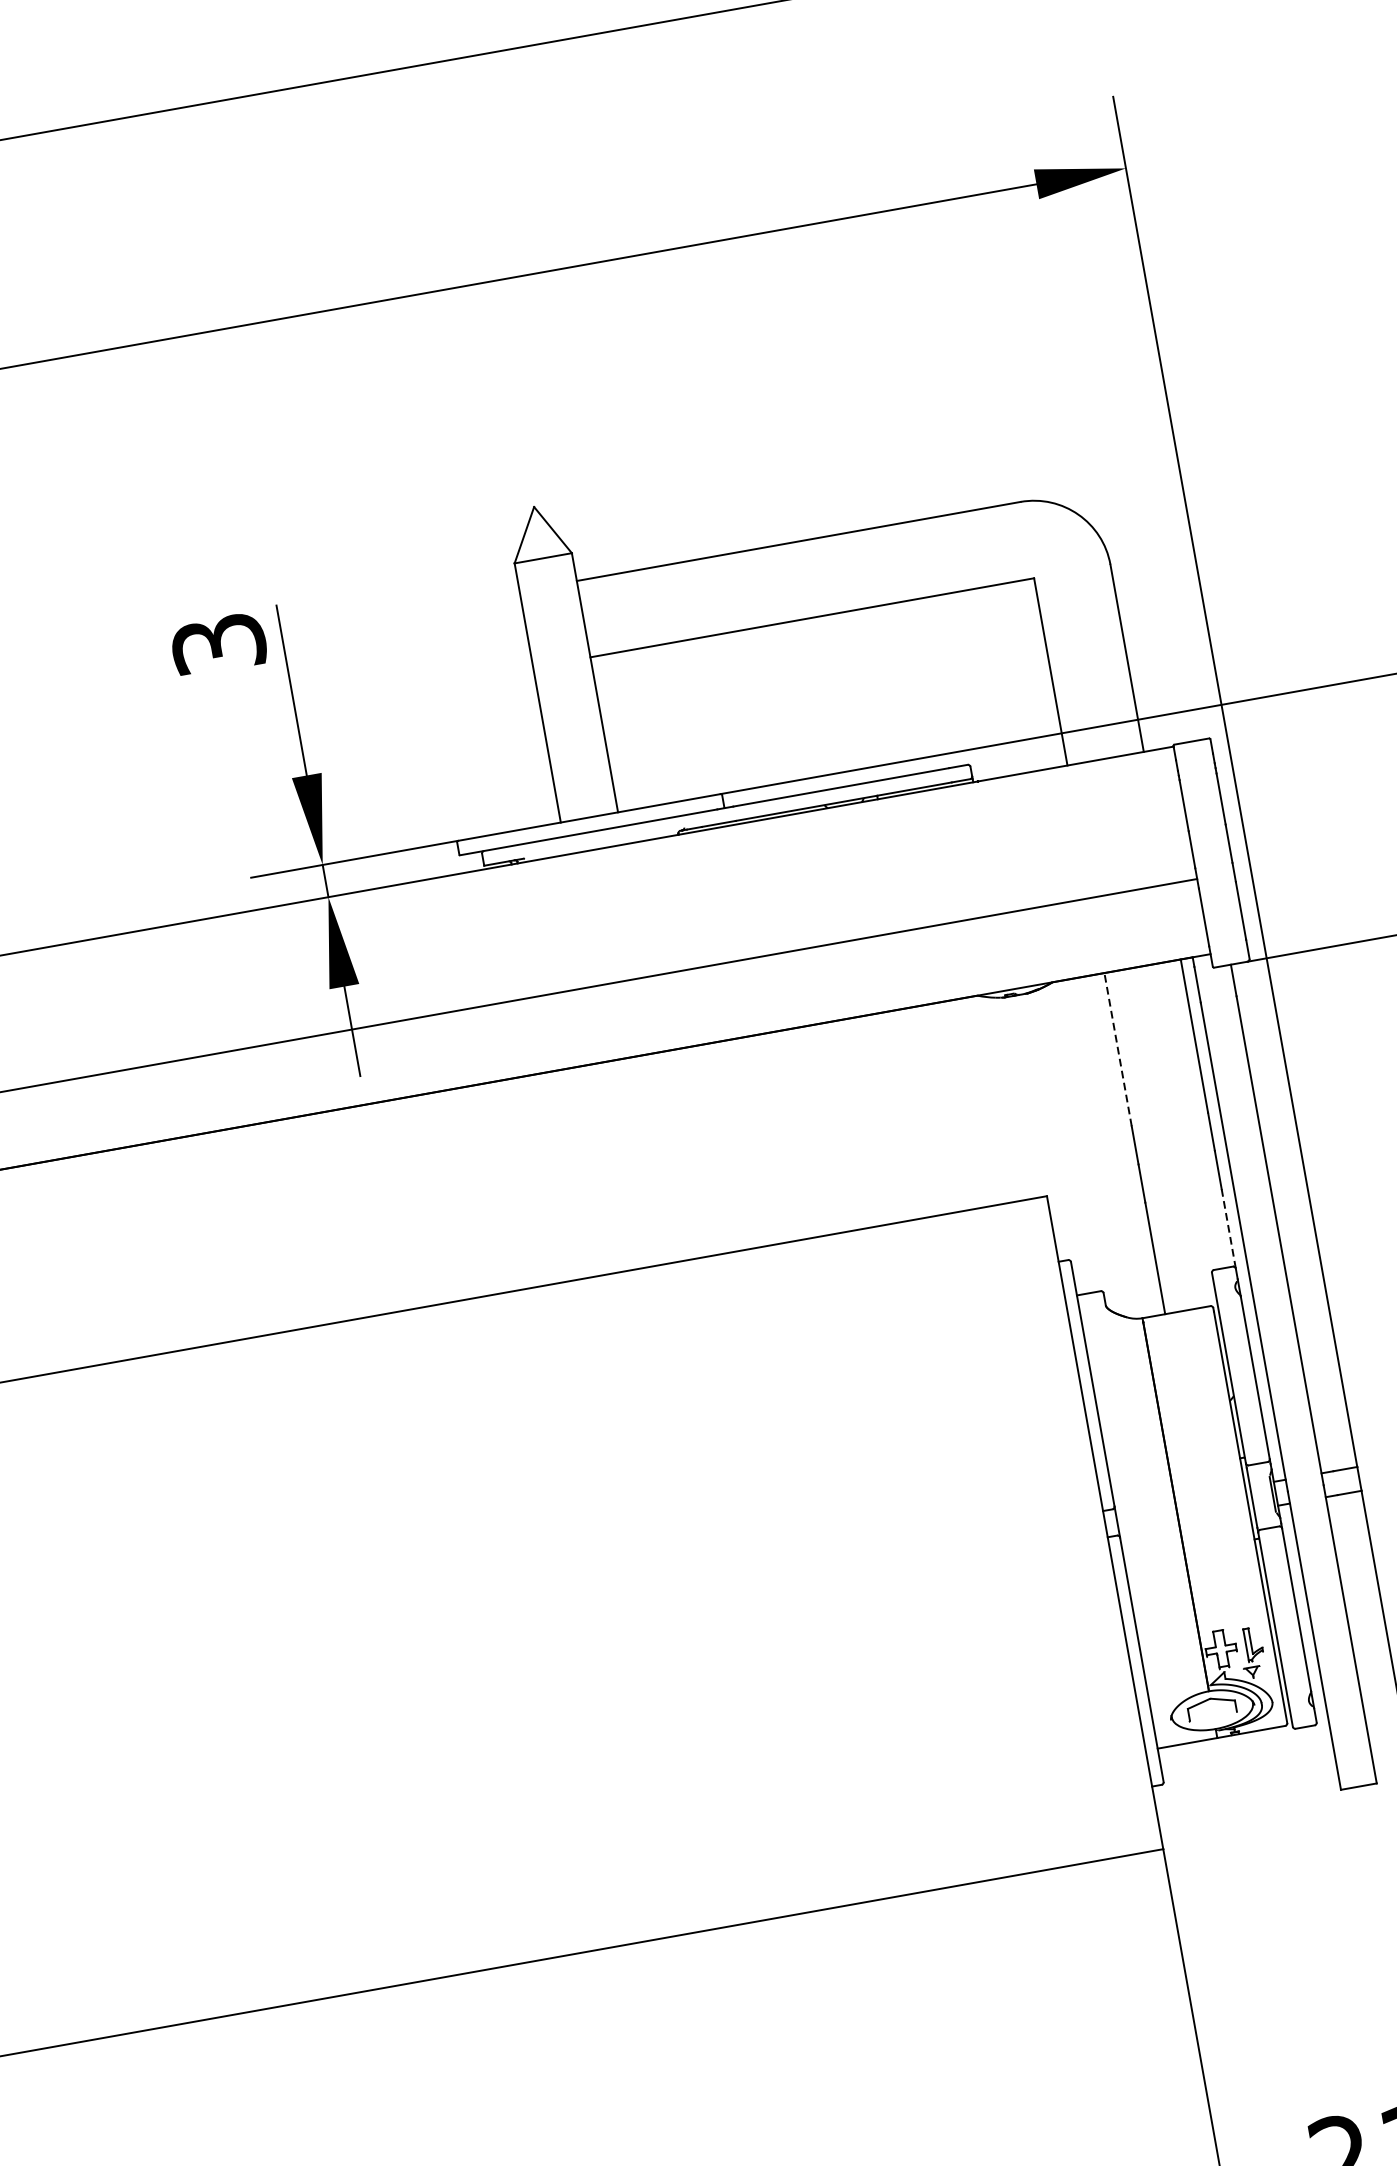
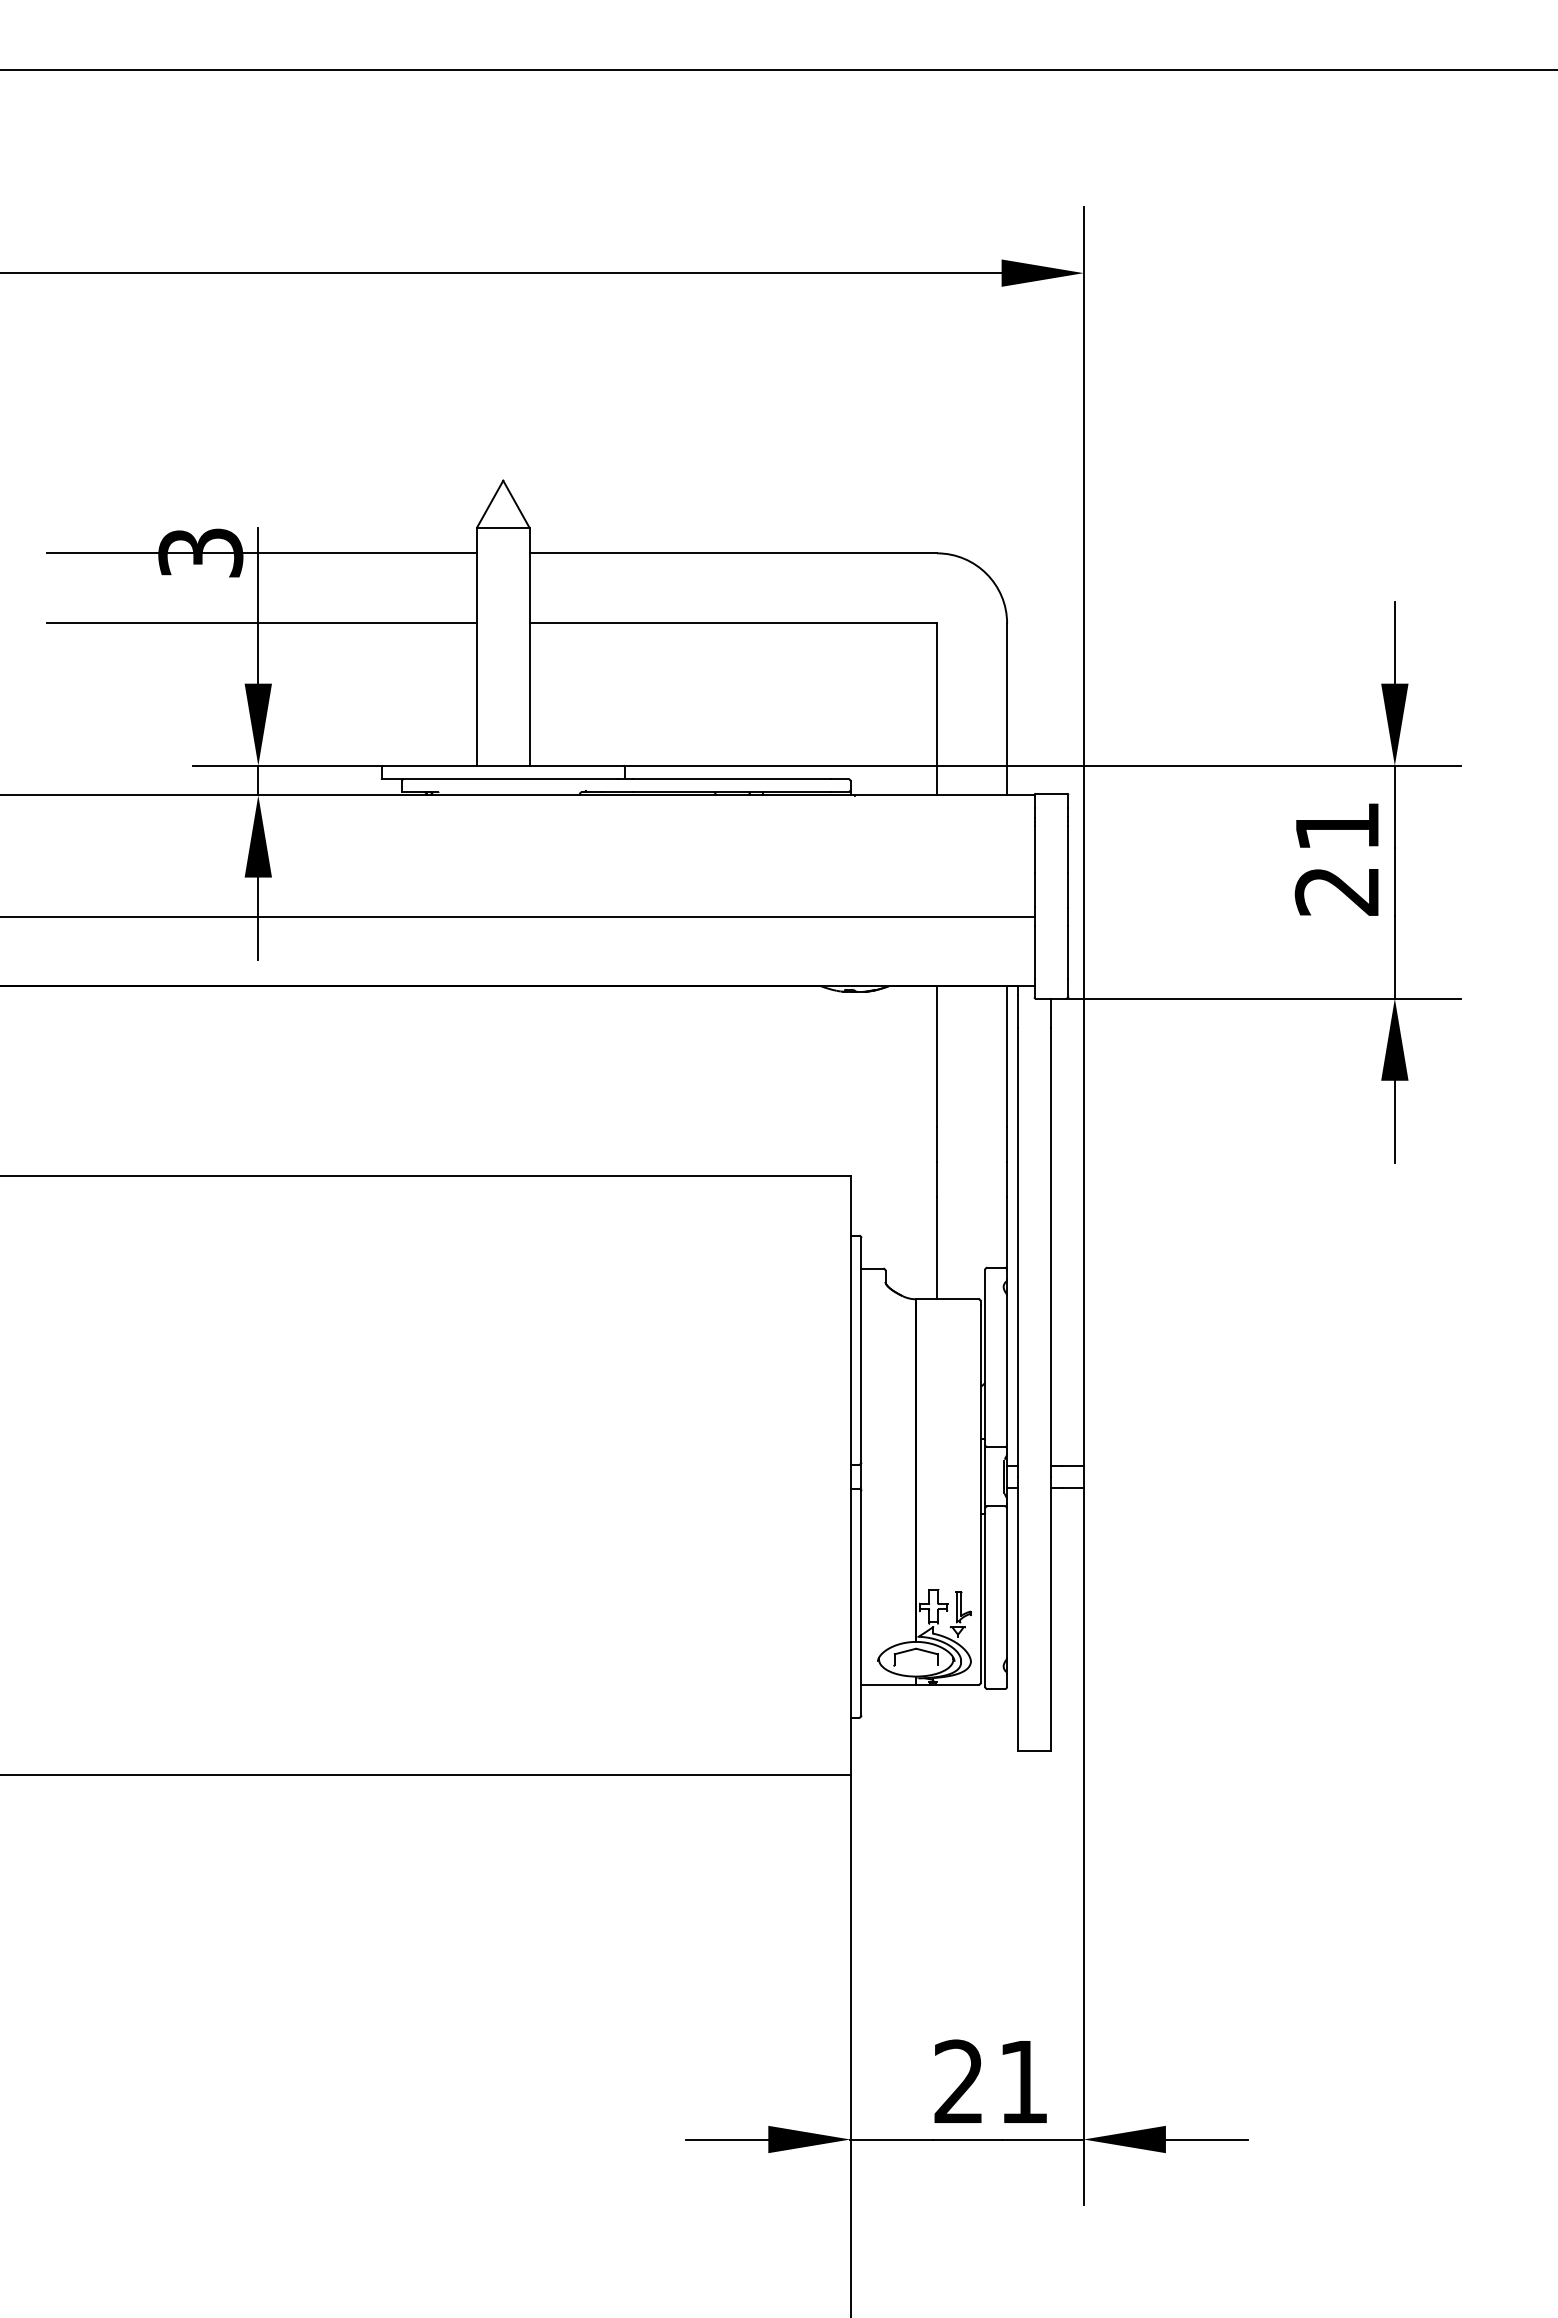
line: (284, 633) -> (261, 553), added
line: (298, 709) -> (261, 623), added
line: (1118, 1048) -> (937, 1055), dashed -> solid
line: (1229, 1228) -> (1007, 1233), dashed -> solid

